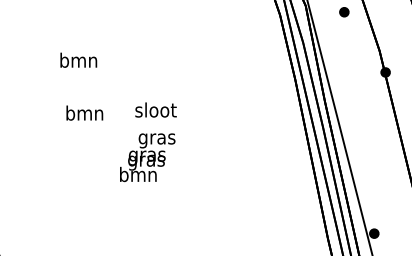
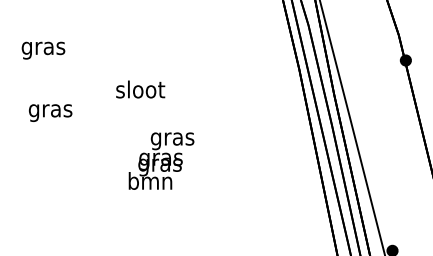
text: (78, 61) -> (43, 47), bmn -> gras
text: (155, 109) -> (140, 88), moved
text: (84, 114) -> (50, 110), bmn -> gras
text: (147, 157) -> (161, 160), moved

